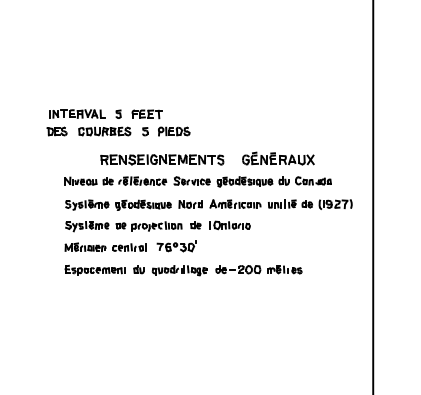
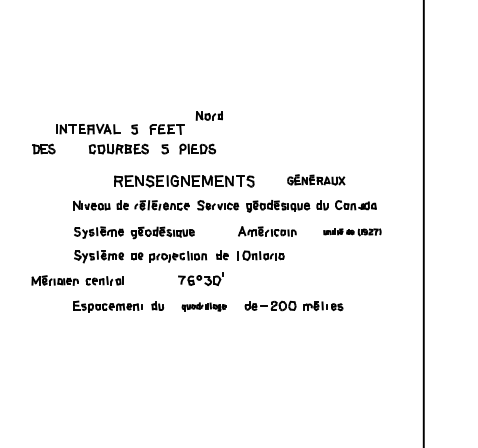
part: (56, 131) -> (43, 148), moved
part: (278, 158) -> (316, 179), size x0.7
part: (189, 204) -> (208, 115), moved
part: (310, 204) -> (352, 232), size x0.6
part: (105, 247) -> (77, 280), moved
part: (179, 270) -> (203, 306), size x0.7

